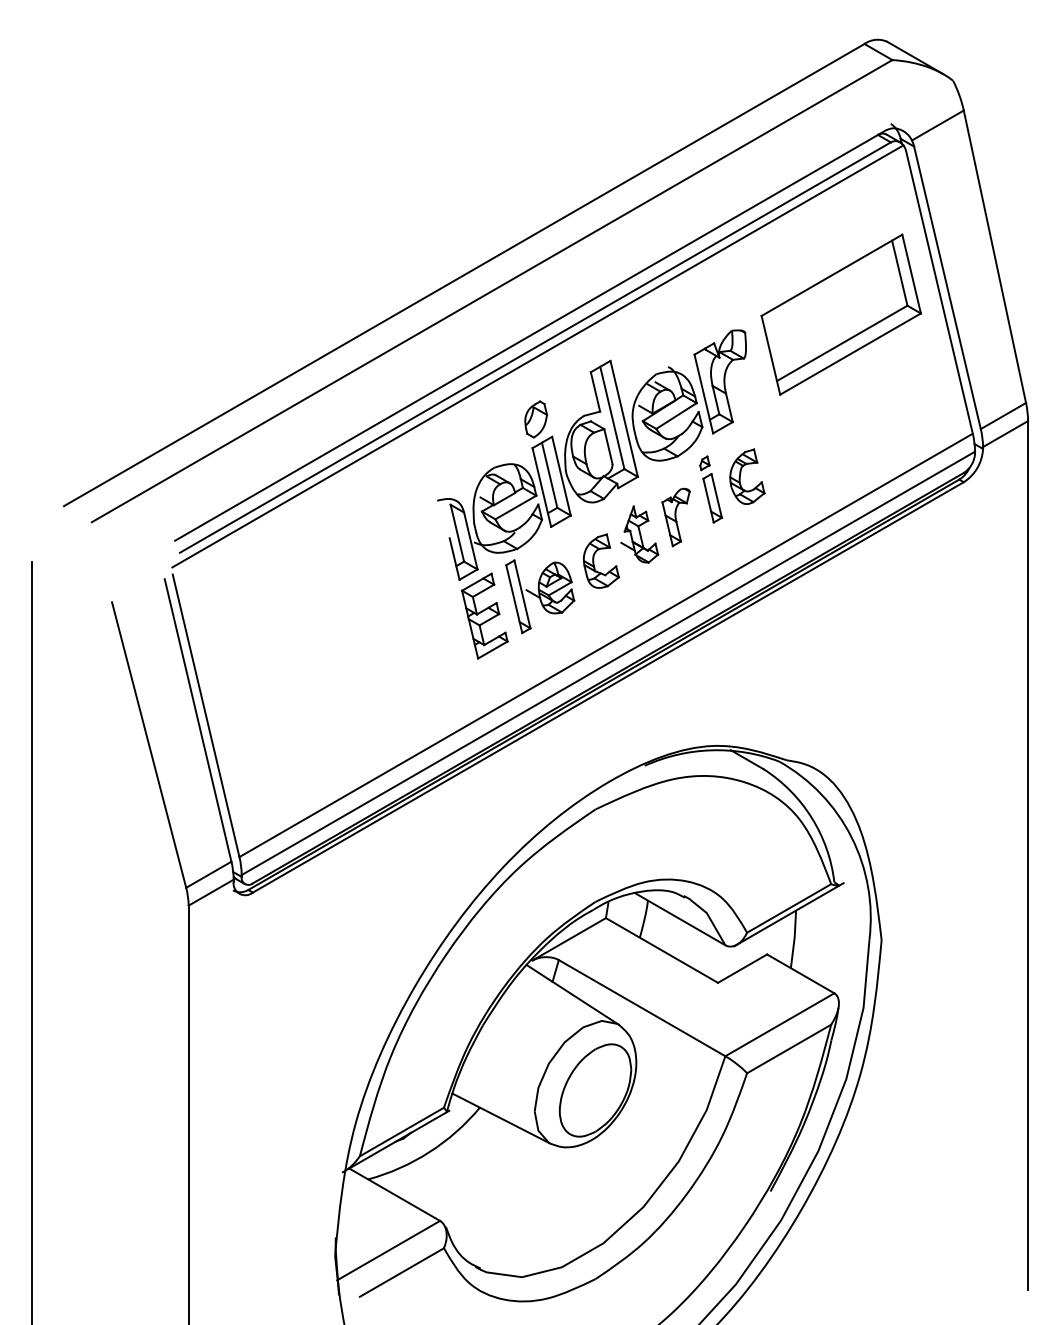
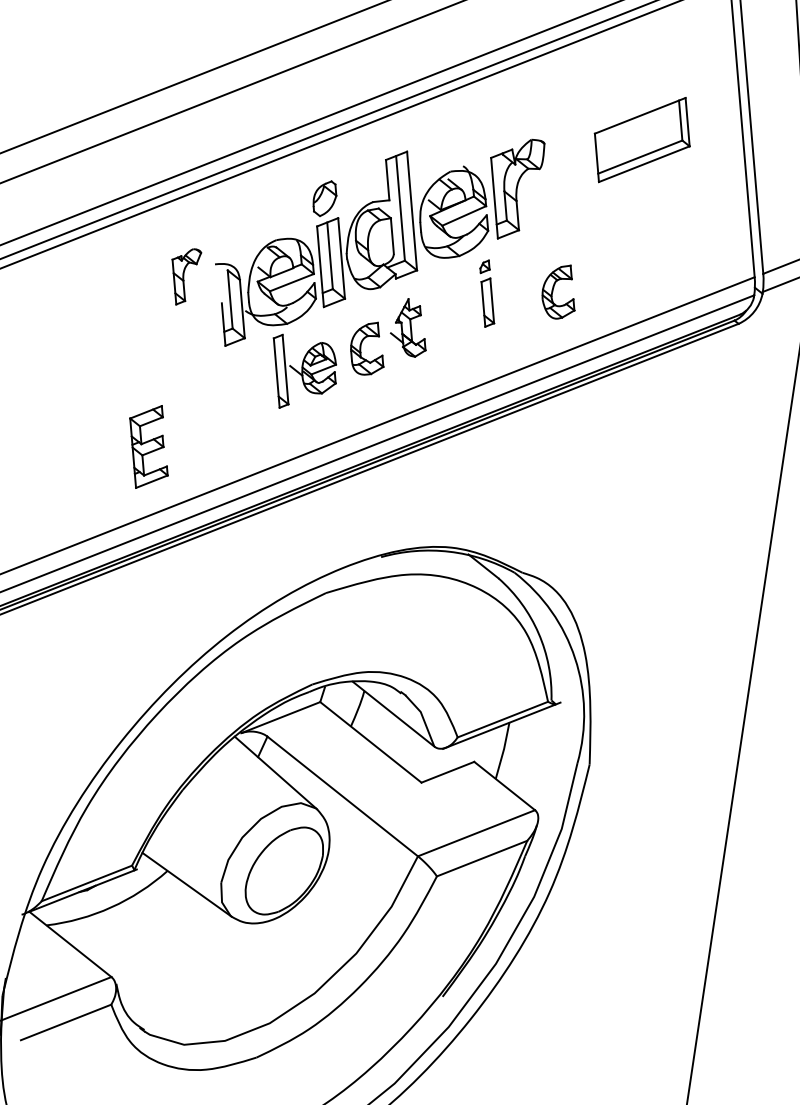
part: (841, 314) -> (642, 139), size x0.6
part: (741, 473) -> (554, 287), moved
part: (675, 517) -> (183, 276), moved
part: (484, 615) -> (148, 446), moved

